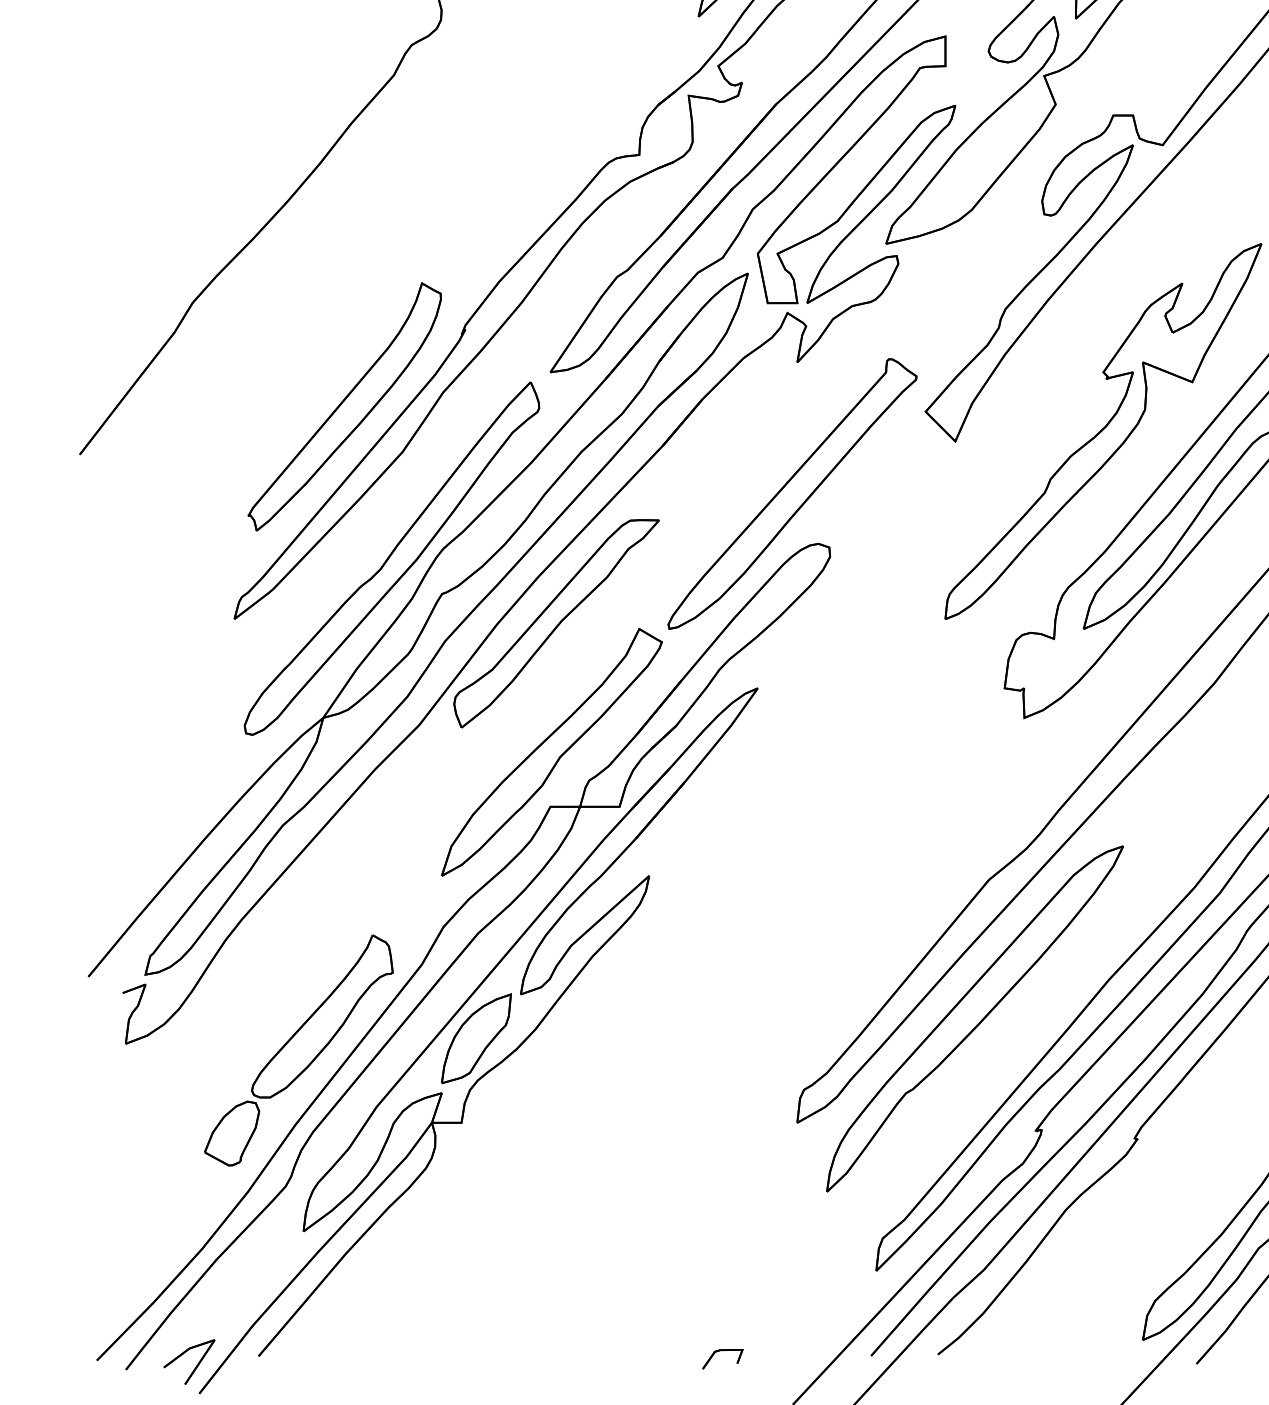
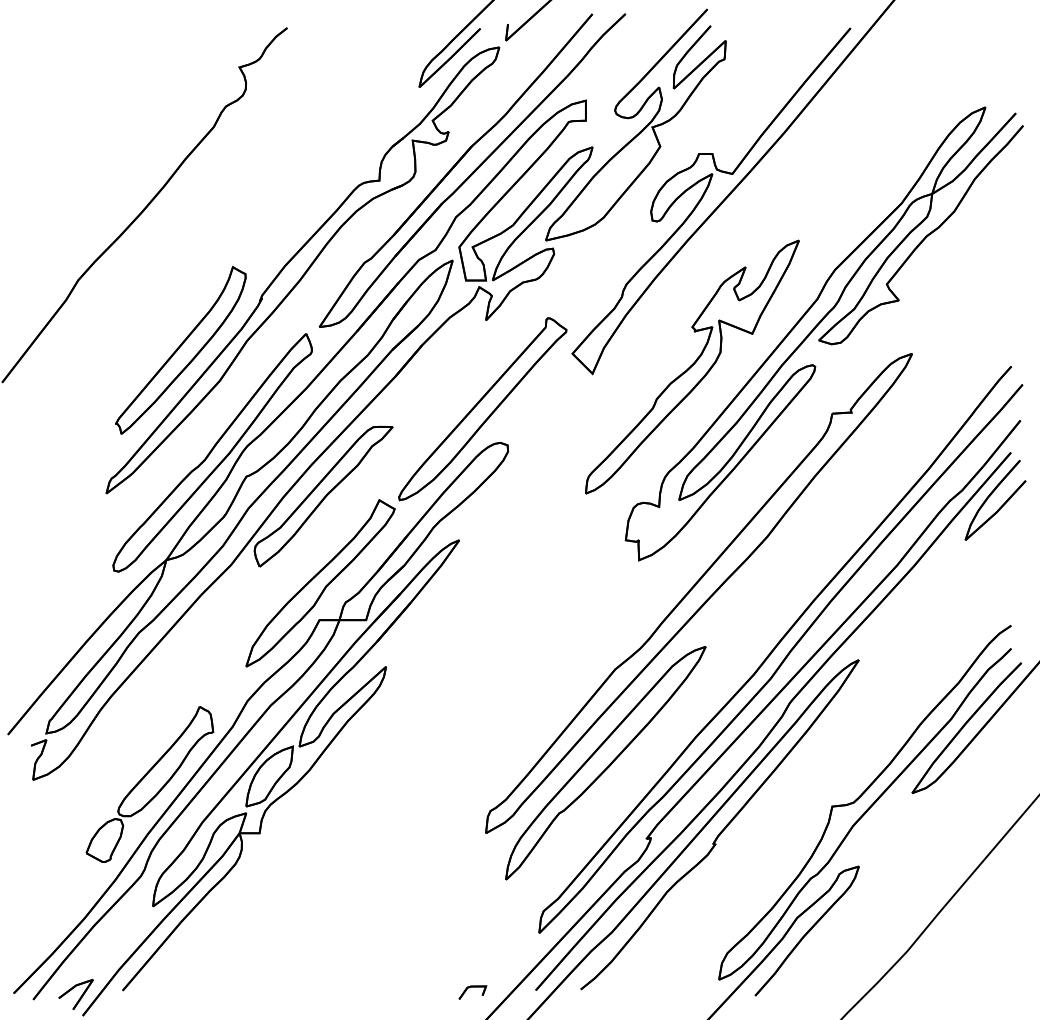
part: (722, 1358) -> (472, 992), moved

